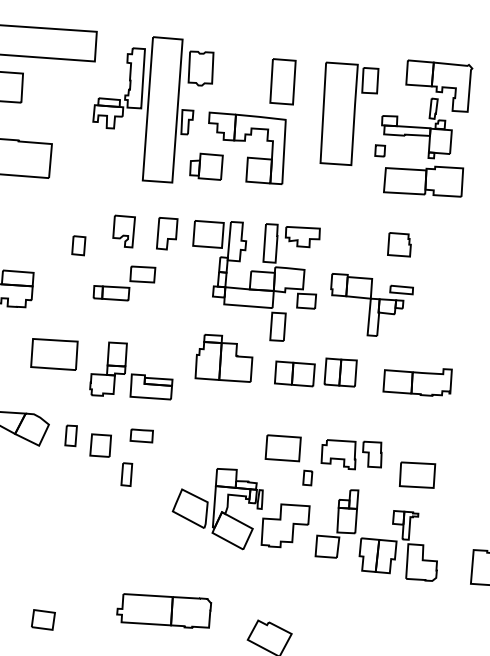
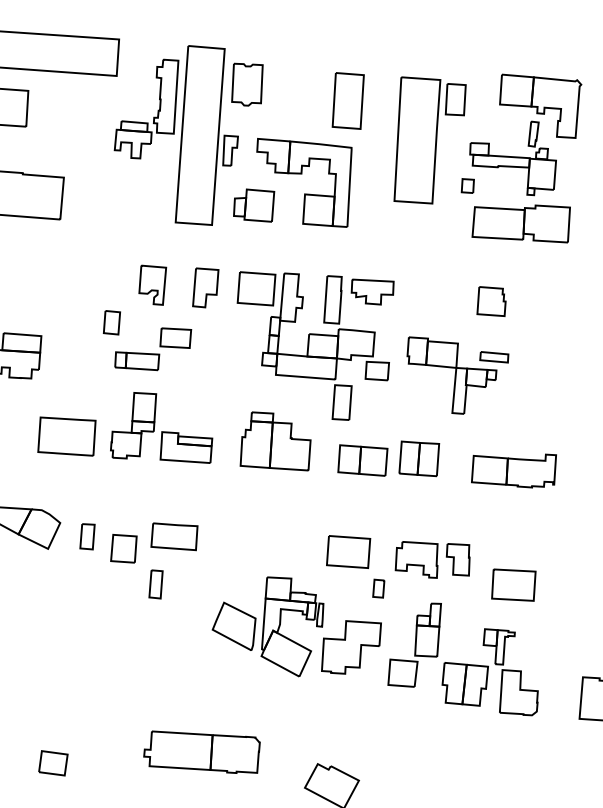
part: (78, 245) -> (111, 322), moved
part: (131, 370) -> (161, 427), moved
part: (141, 435) -> (174, 536), size x1.67

